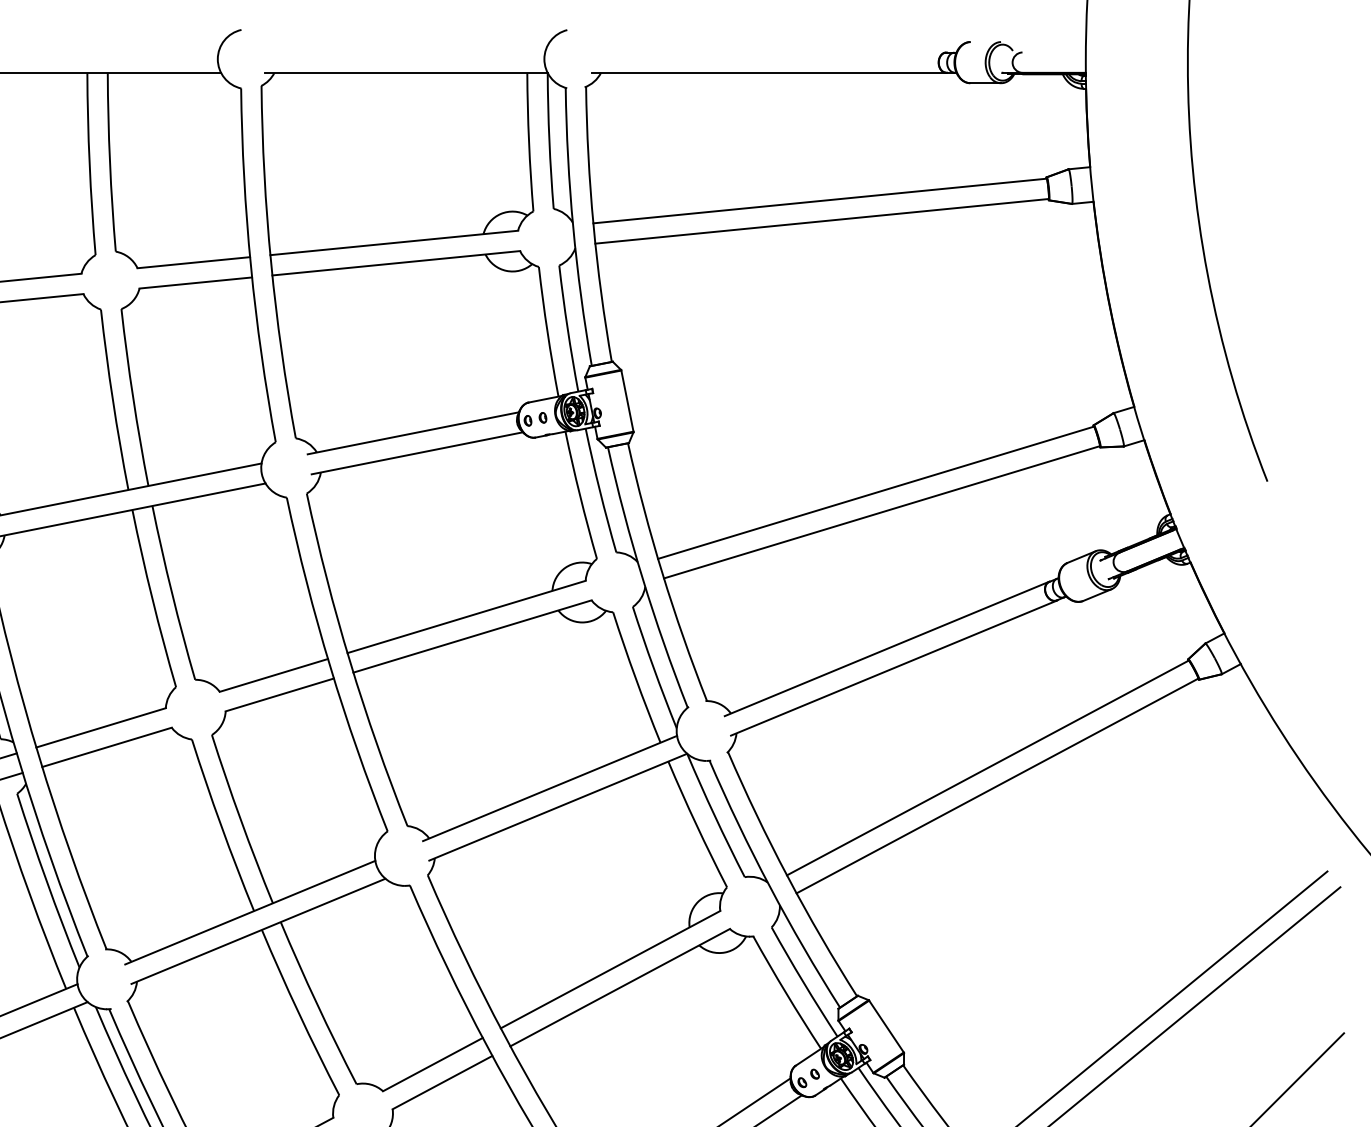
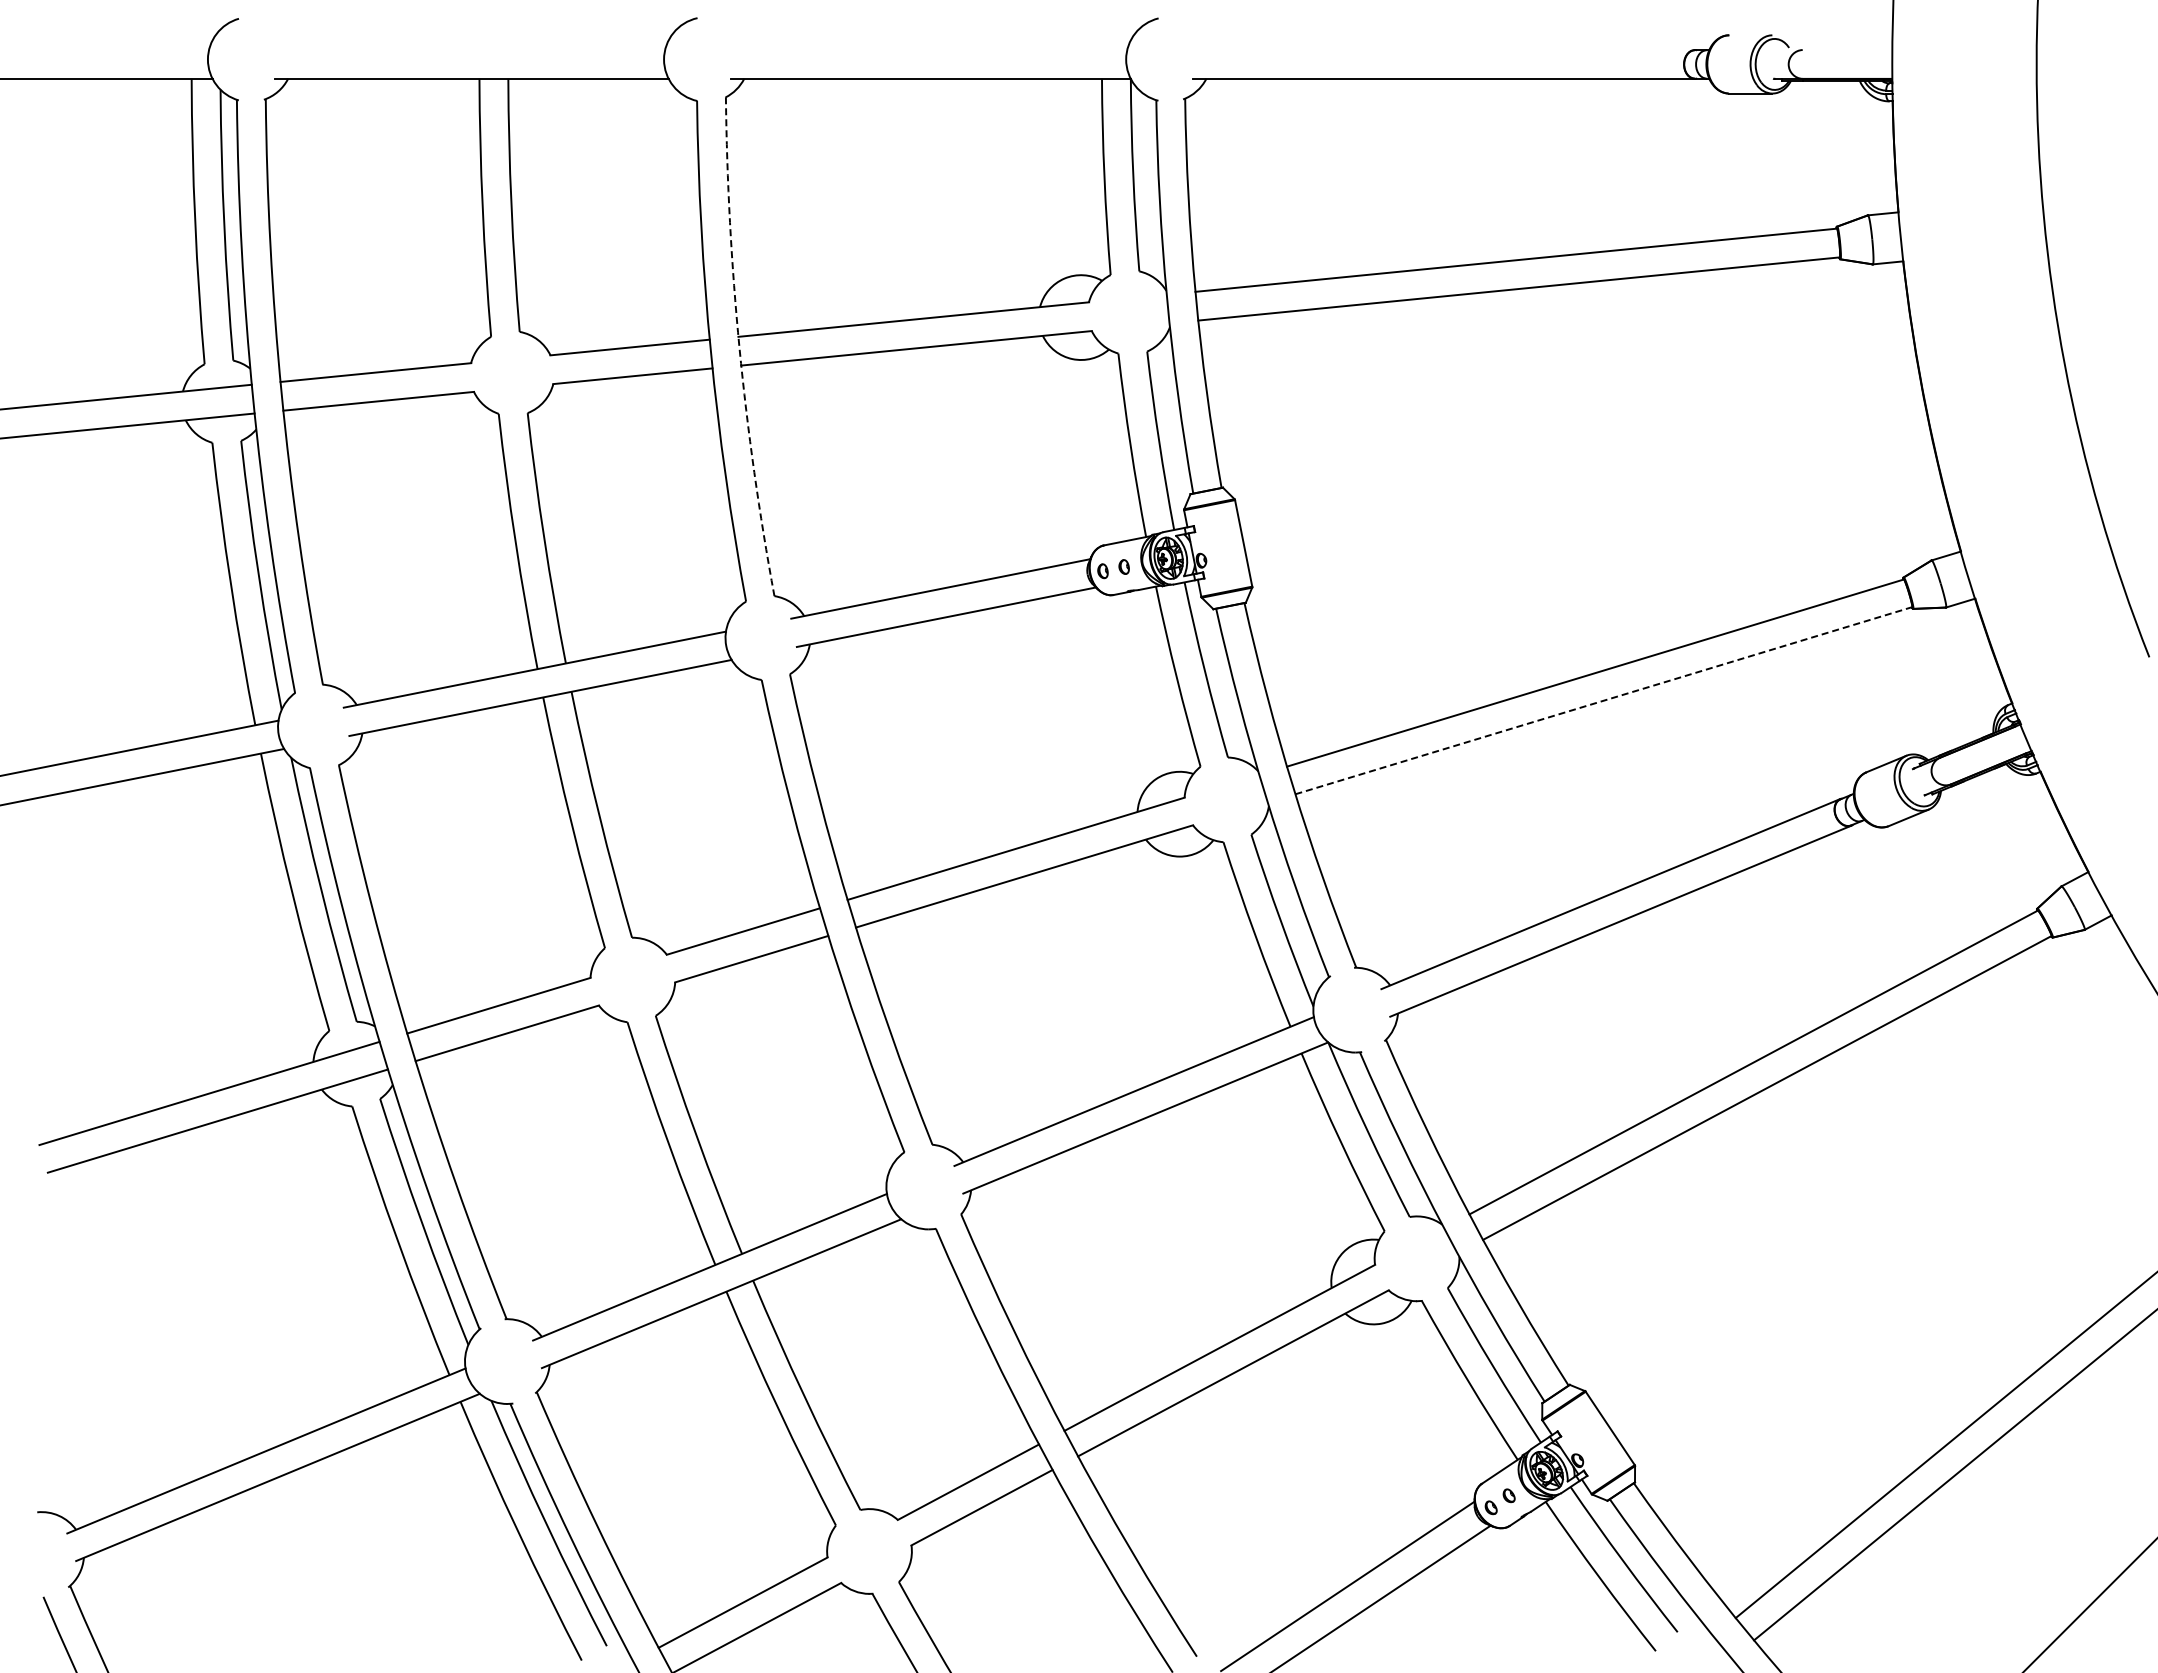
arc: (271, 262) -> (739, 347), solid -> dashed
line: (882, 512) -> (1604, 700), solid -> dashed

